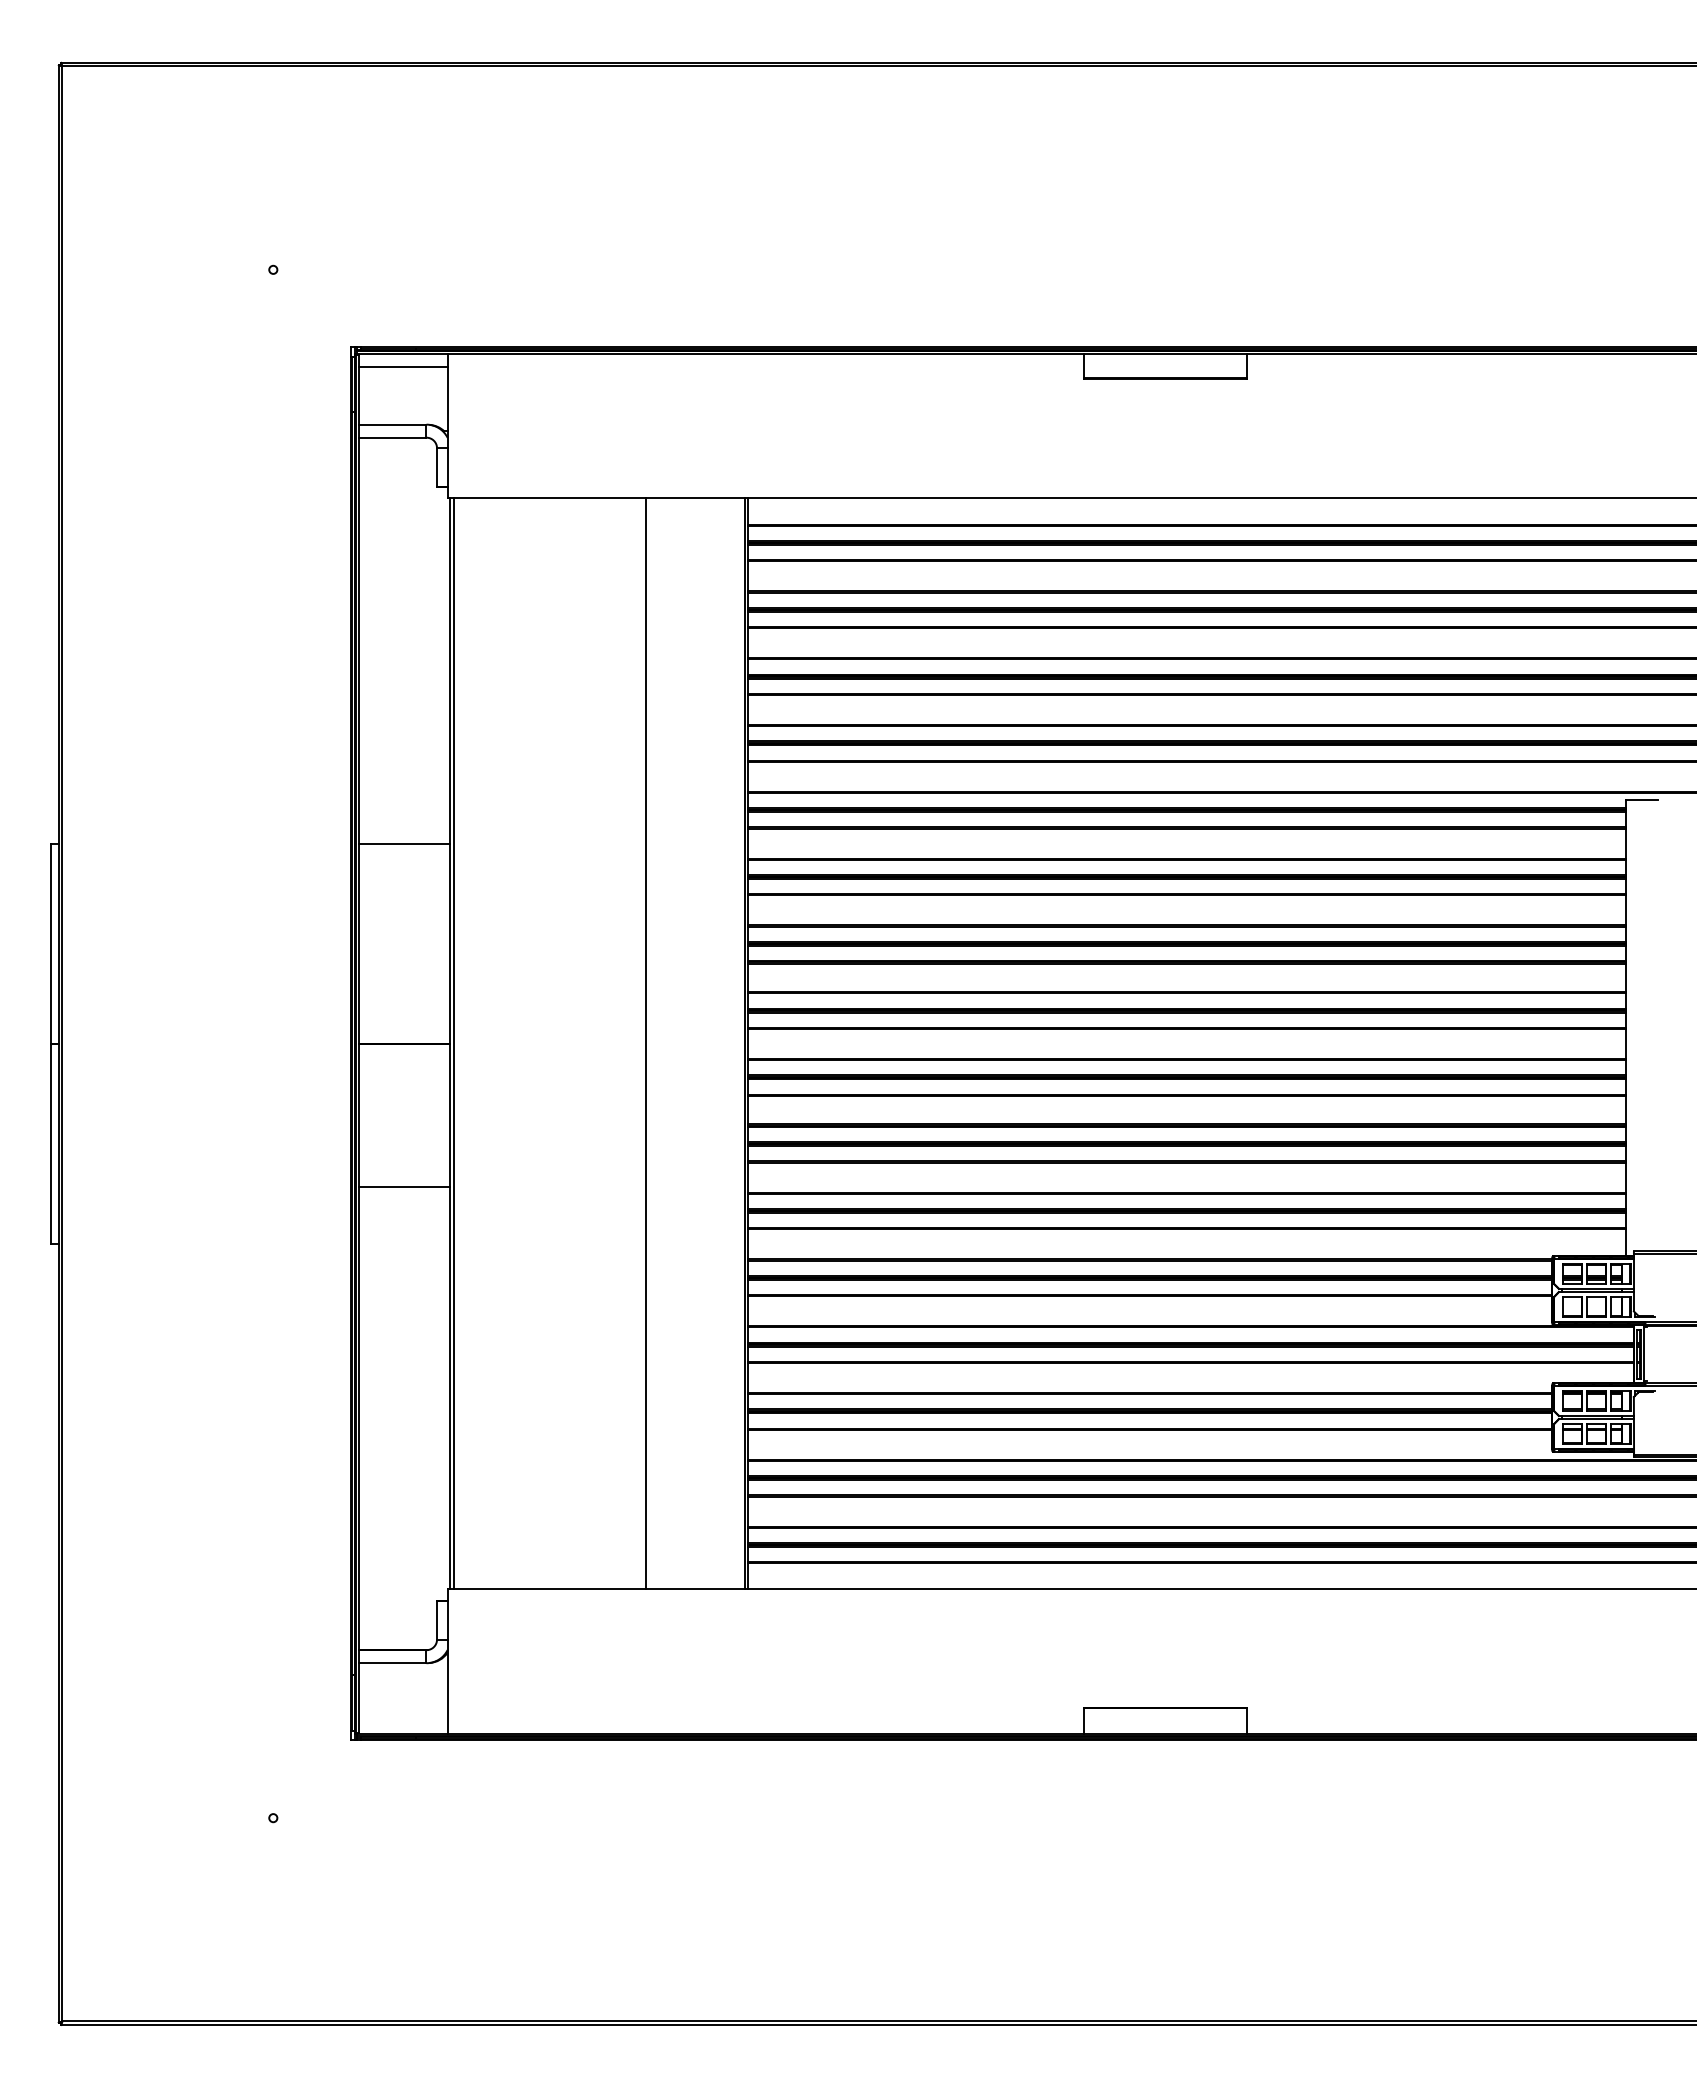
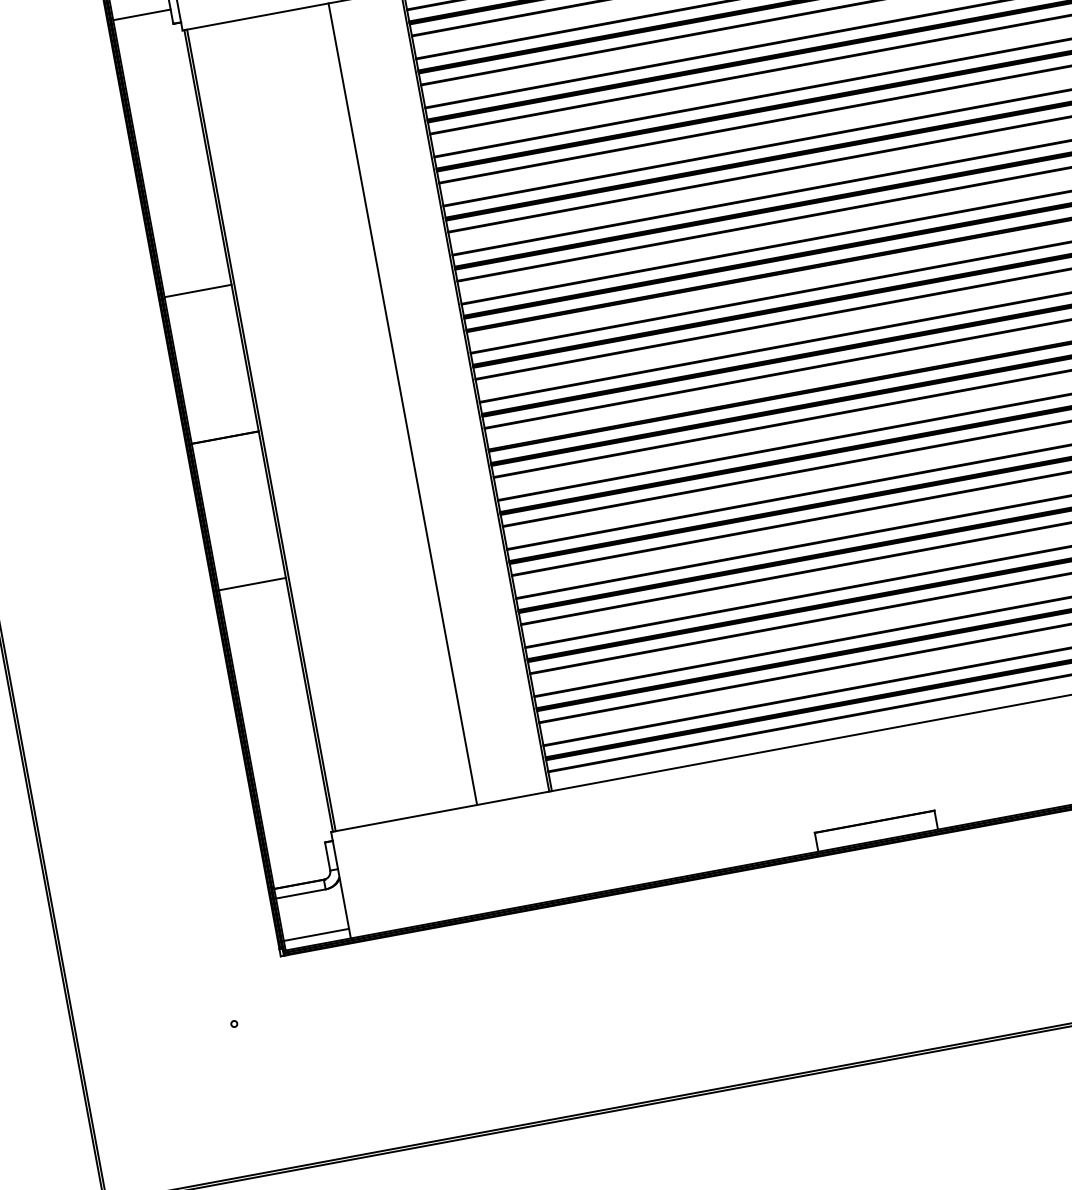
line: (397, 467) -> (141, 15), added
line: (404, 1186) -> (252, 584), moved
line: (402, 1720) -> (315, 934), added

